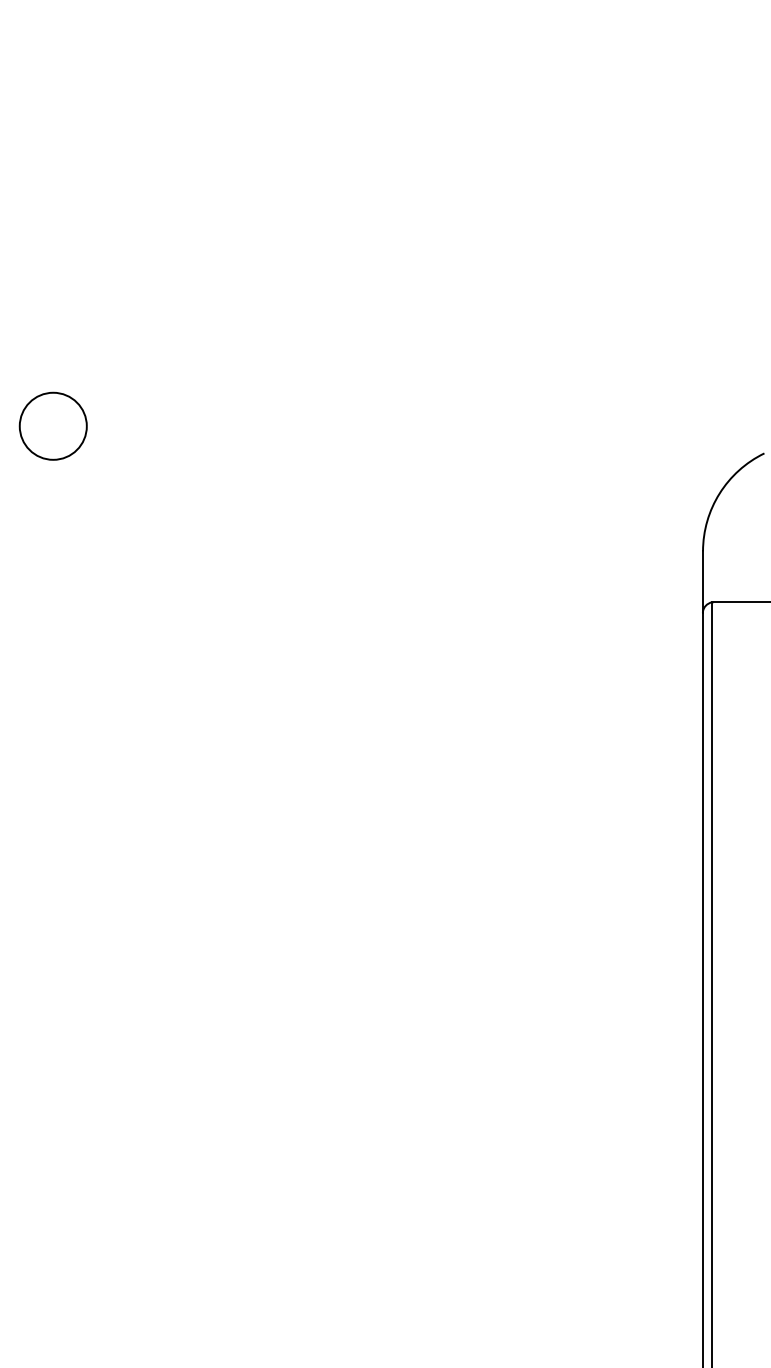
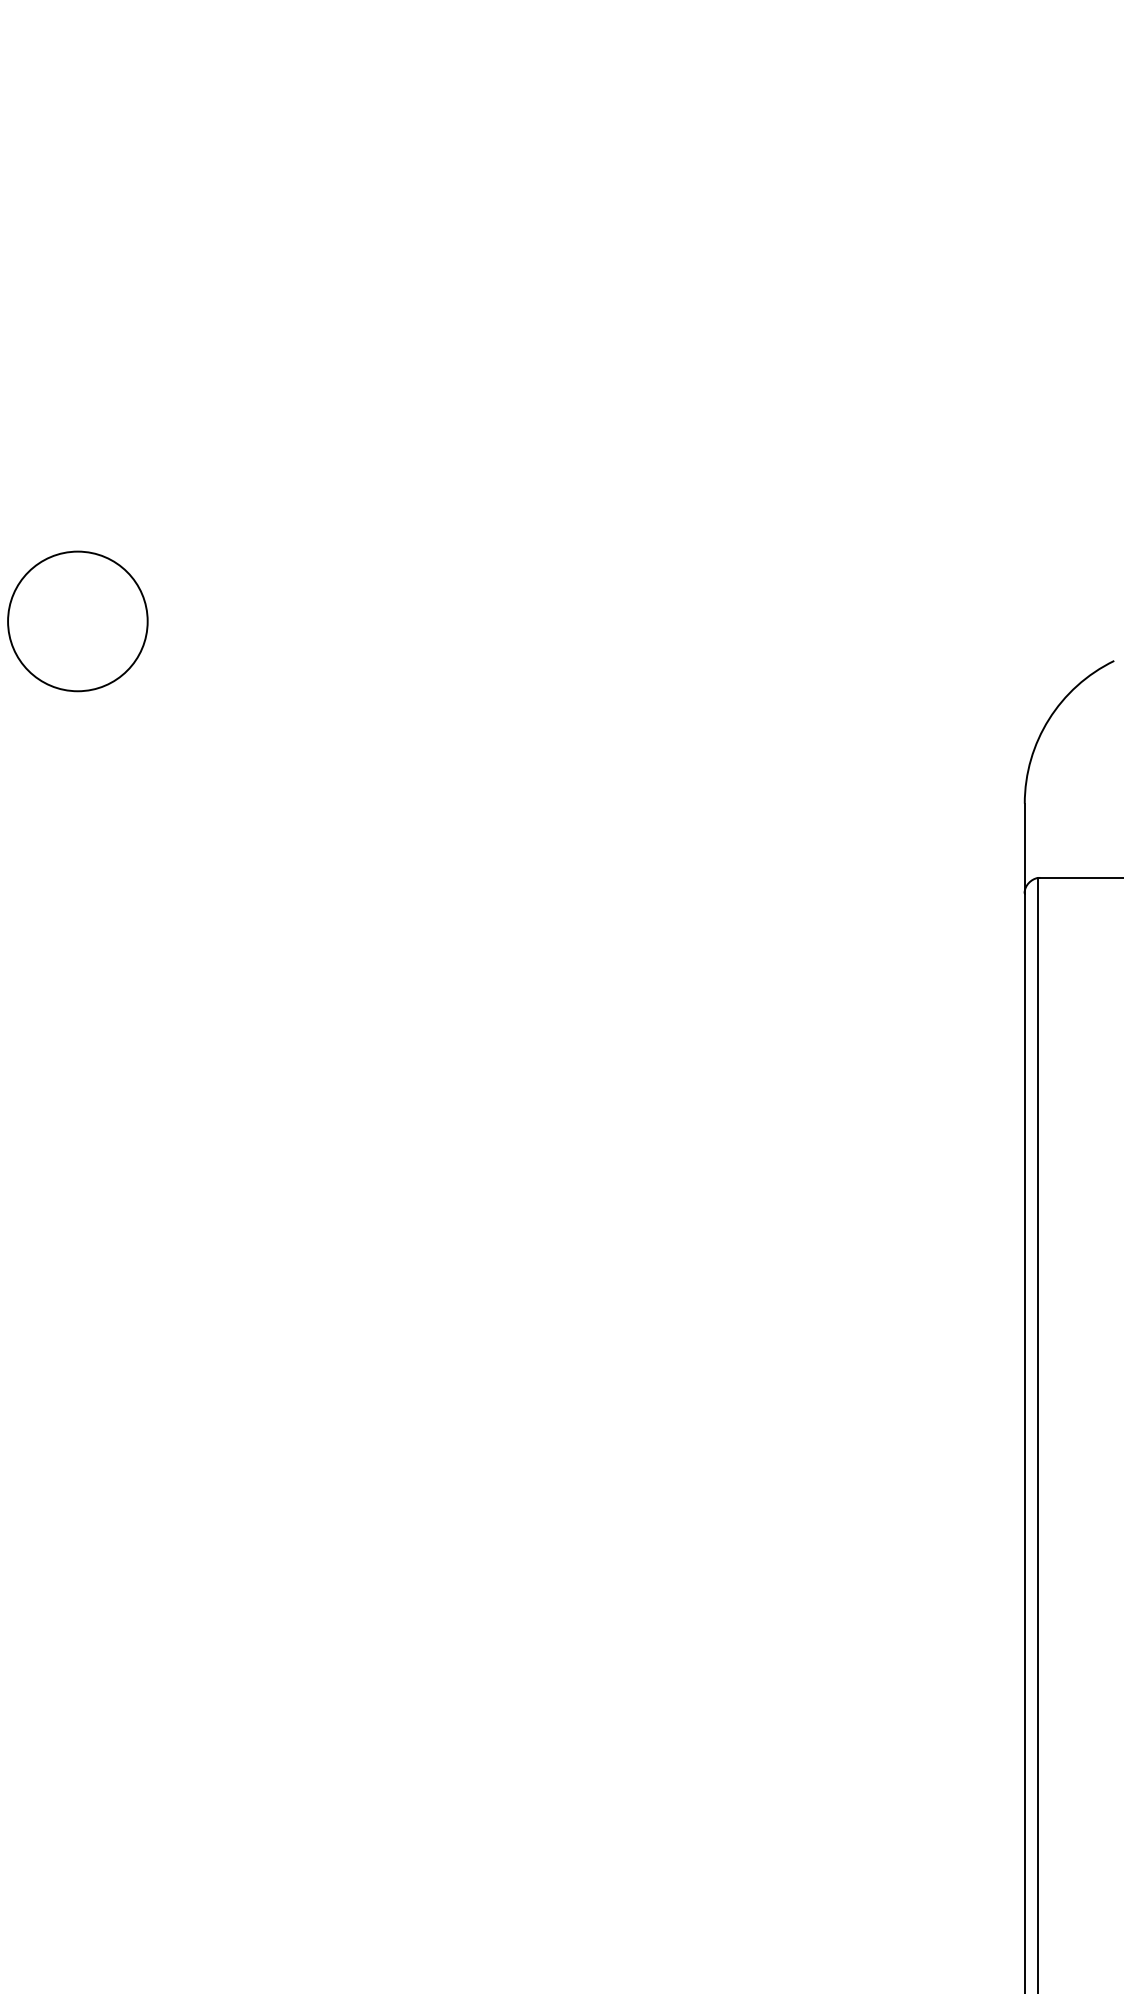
circle: (53, 426) -> (78, 621), size x1.43

